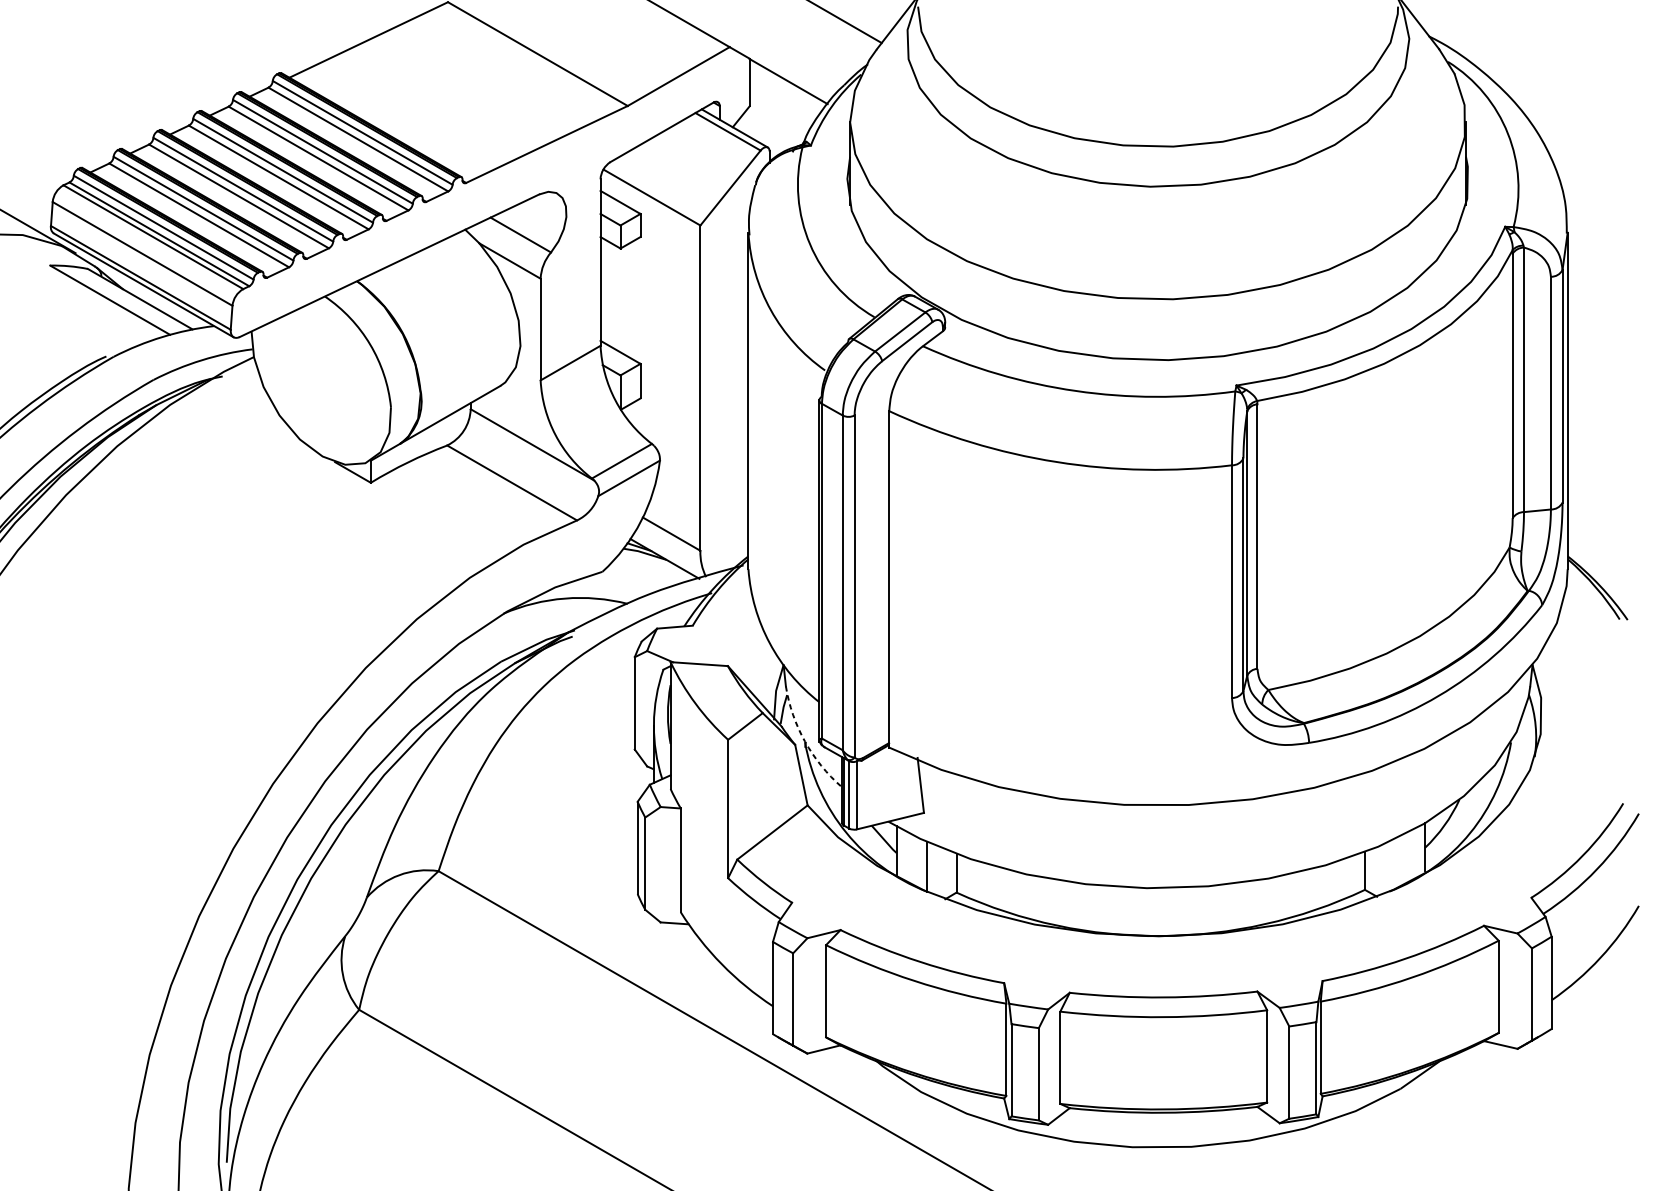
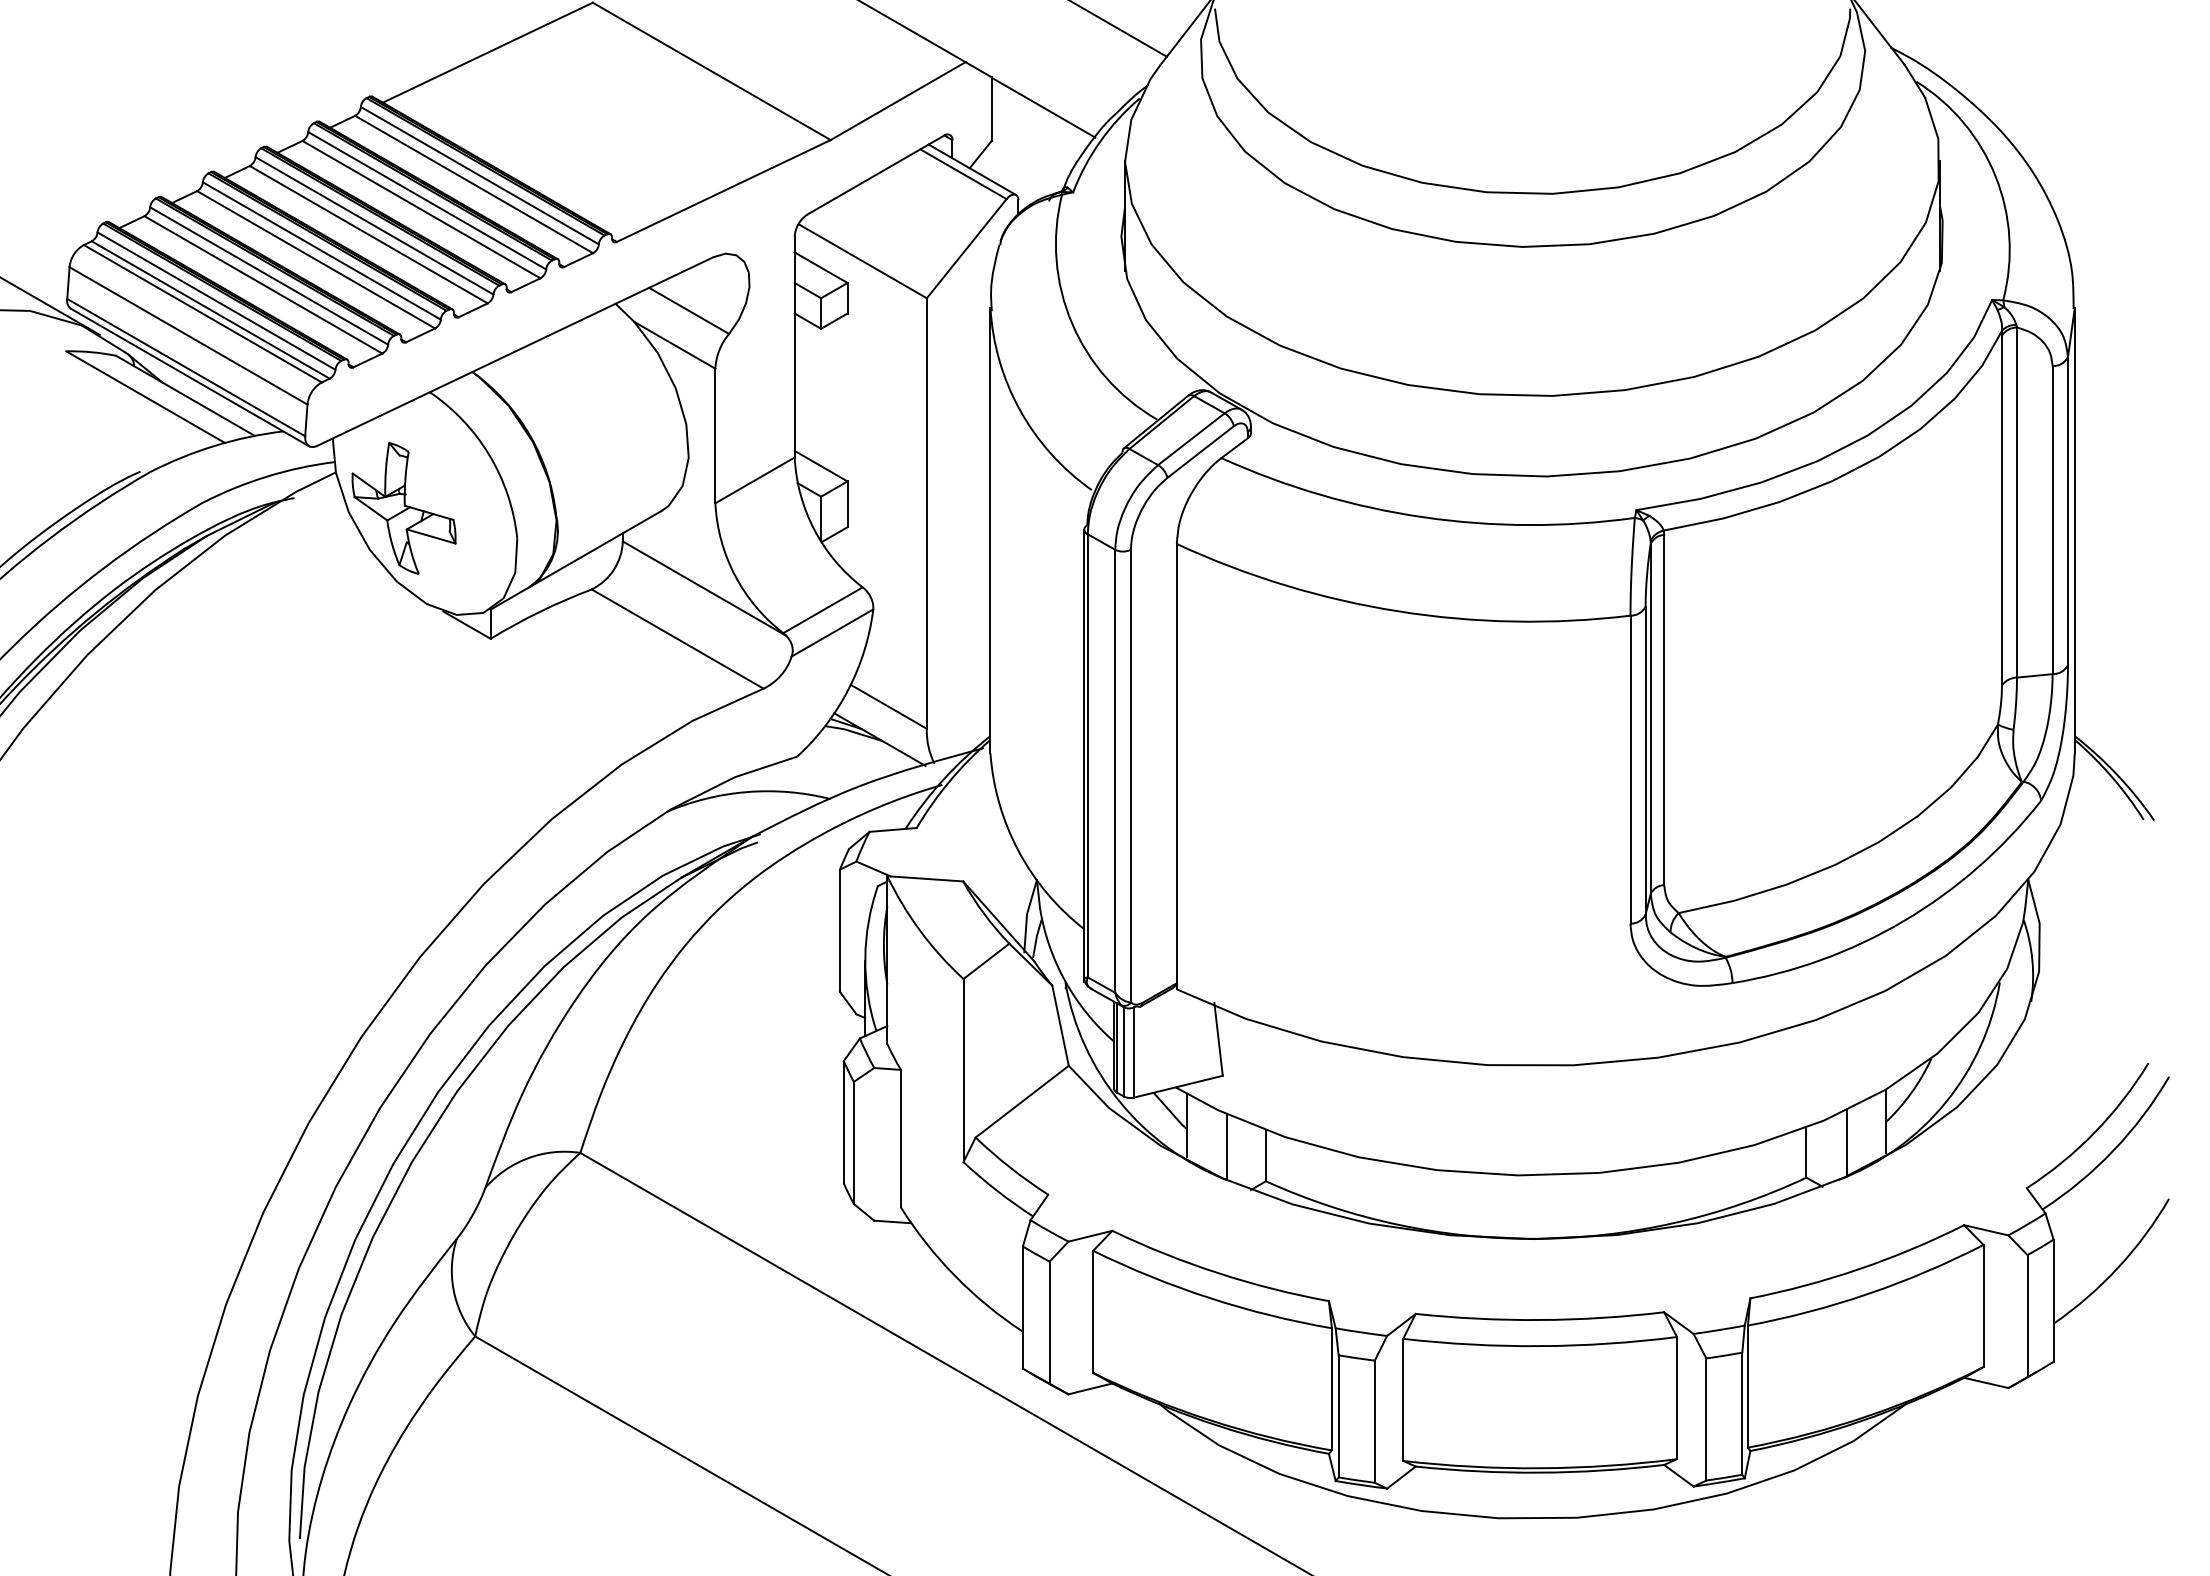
part: (305, 383) -> (403, 507), added
arc: (805, 741) -> (1065, 981), dashed -> solid
line: (1395, 863) -> (1846, 1142), added

